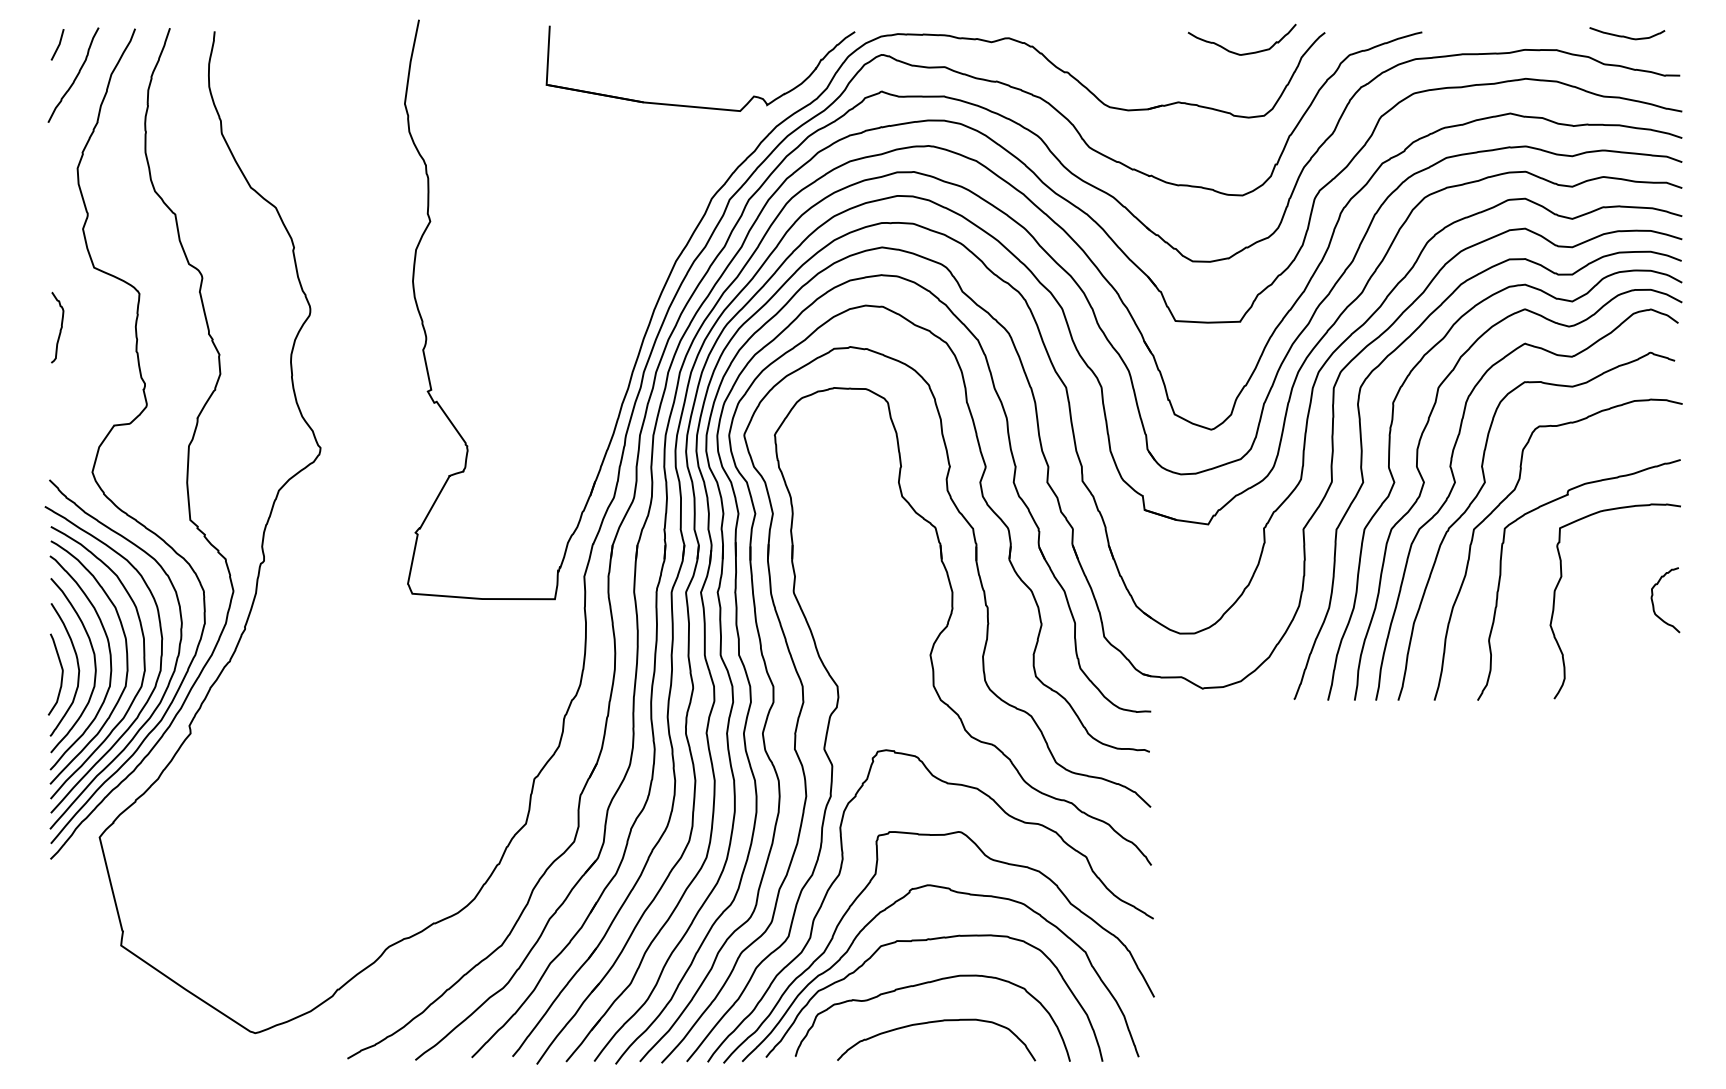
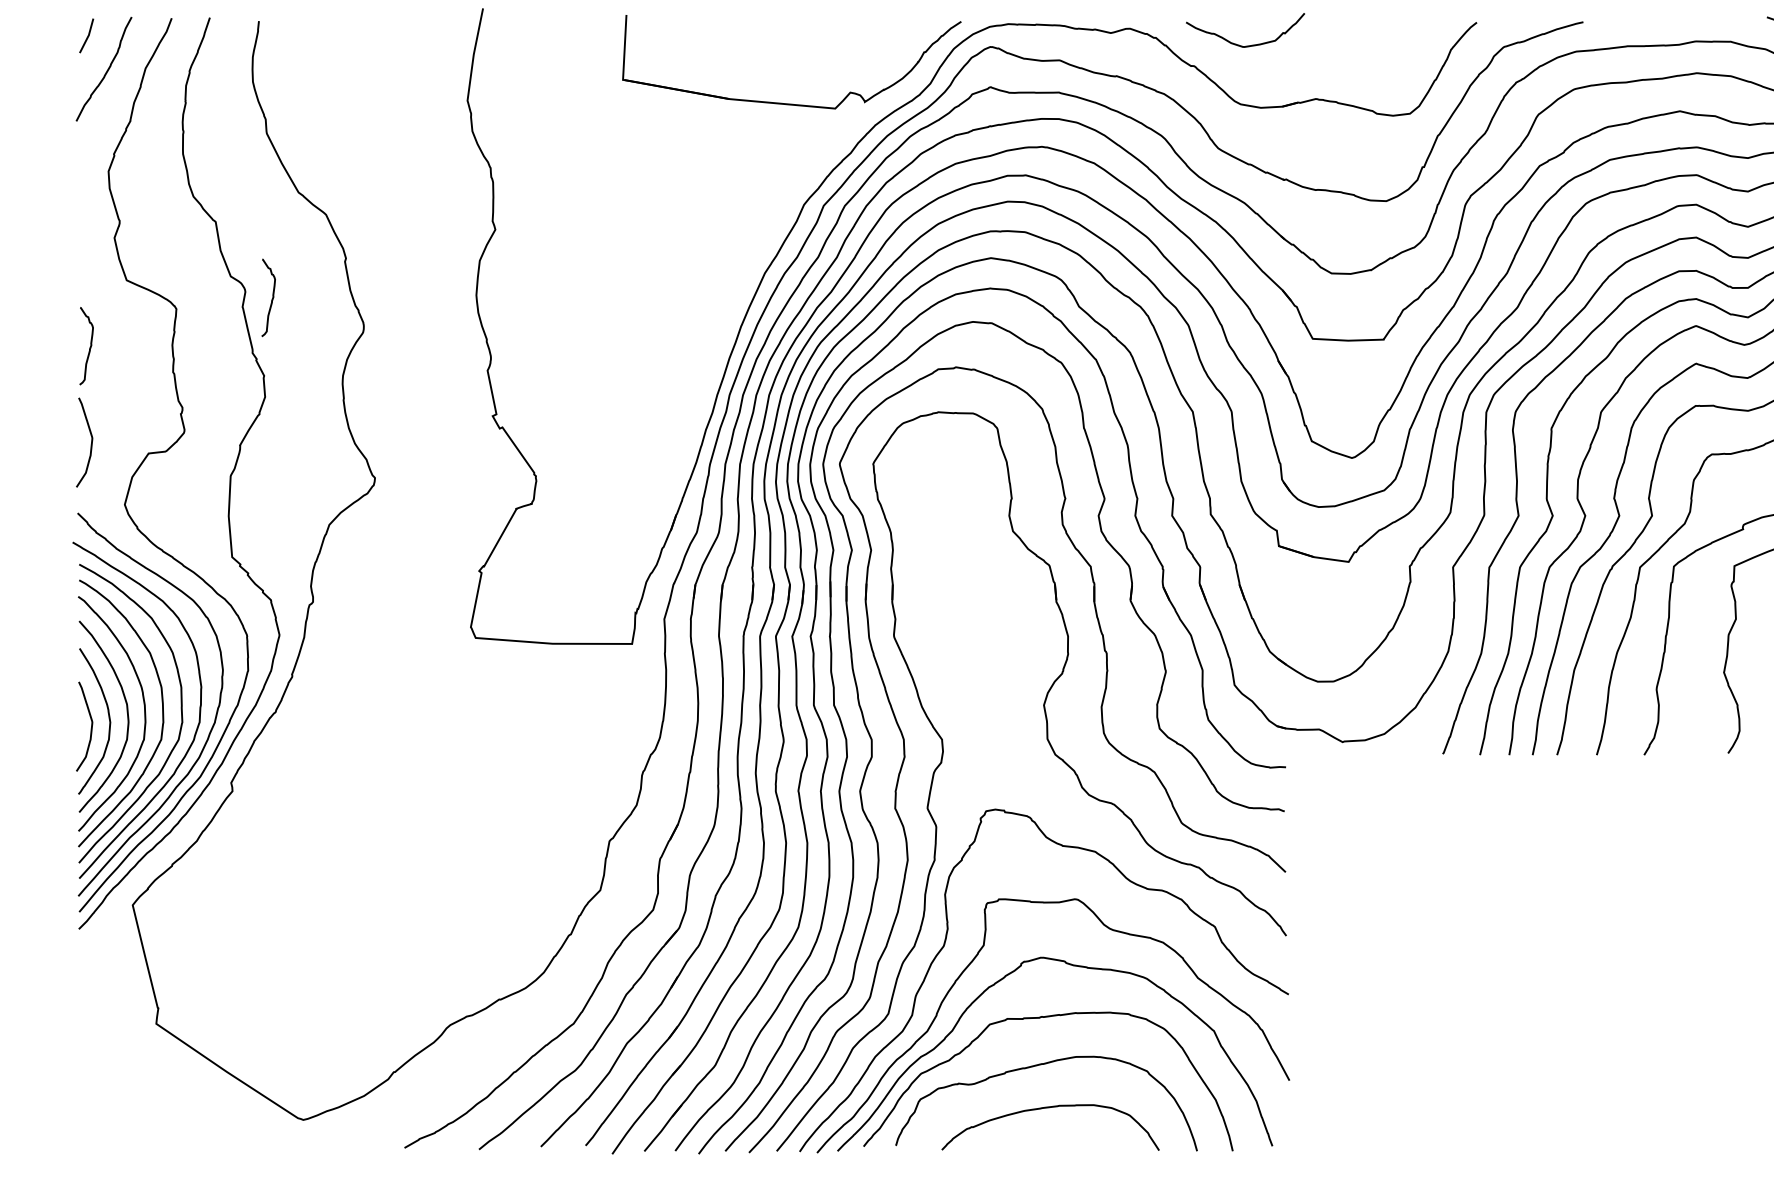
curve: (1236, 52) -> (1239, 44), moved
curve: (226, 283) -> (271, 297), added
curve: (61, 415) -> (90, 442), added

